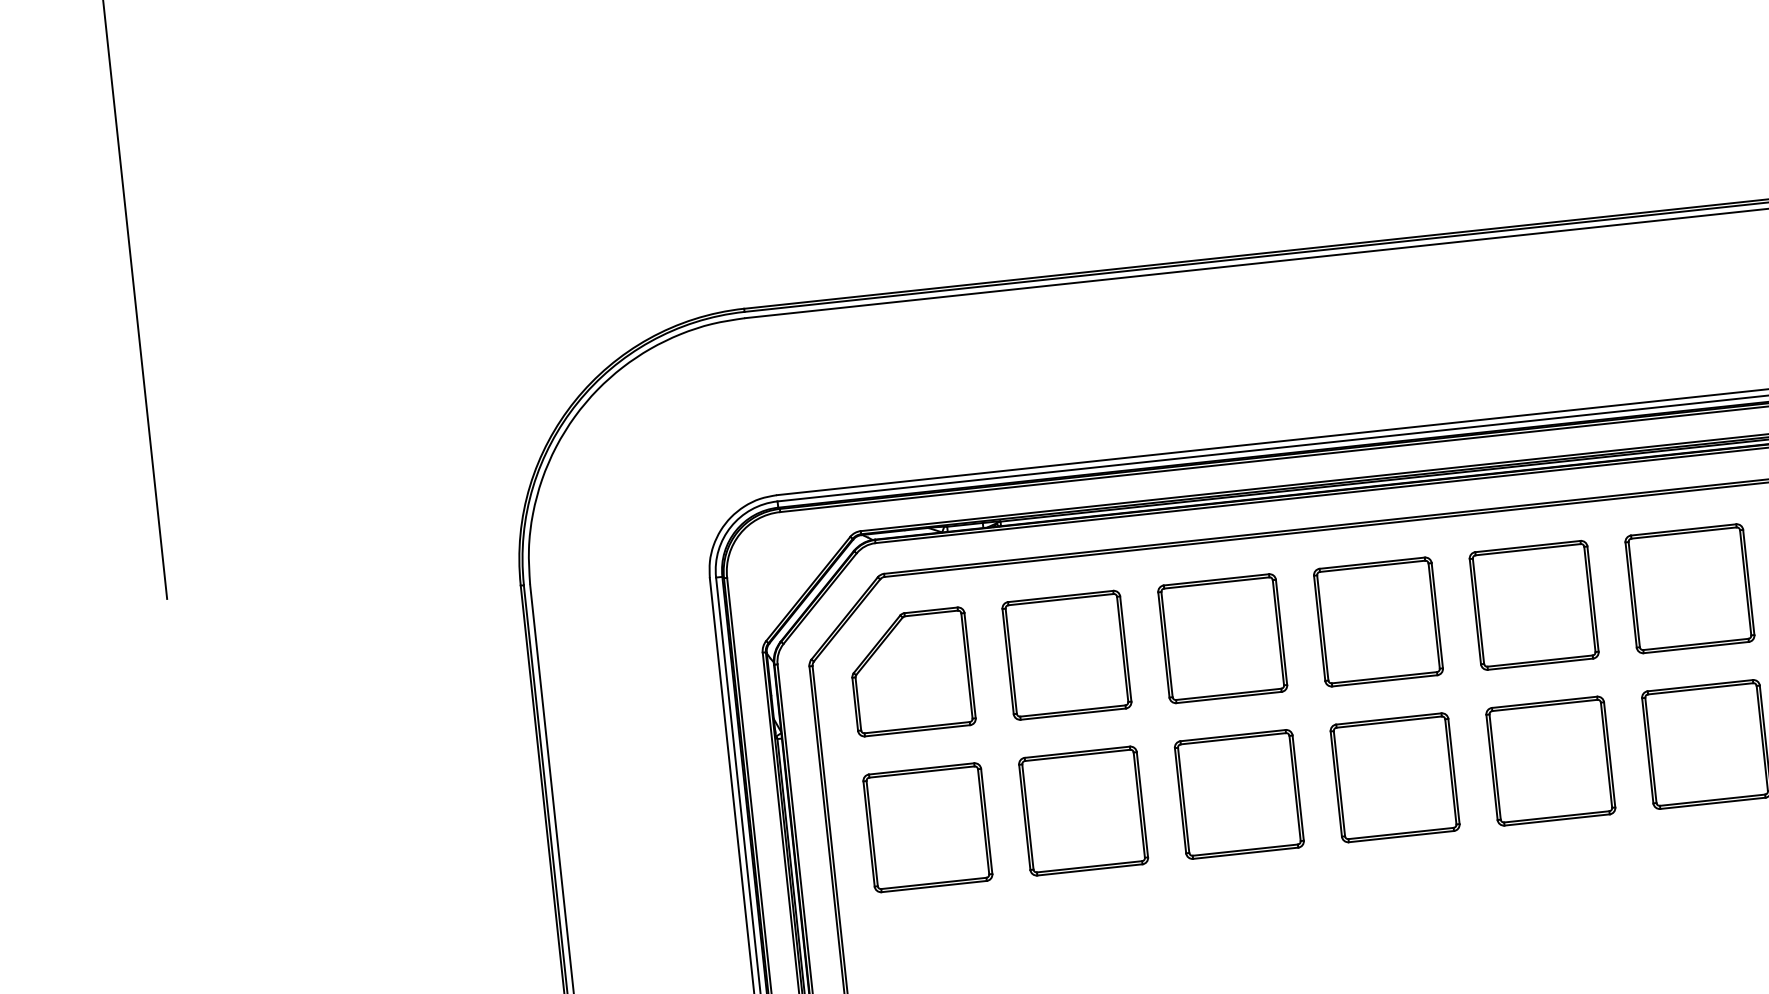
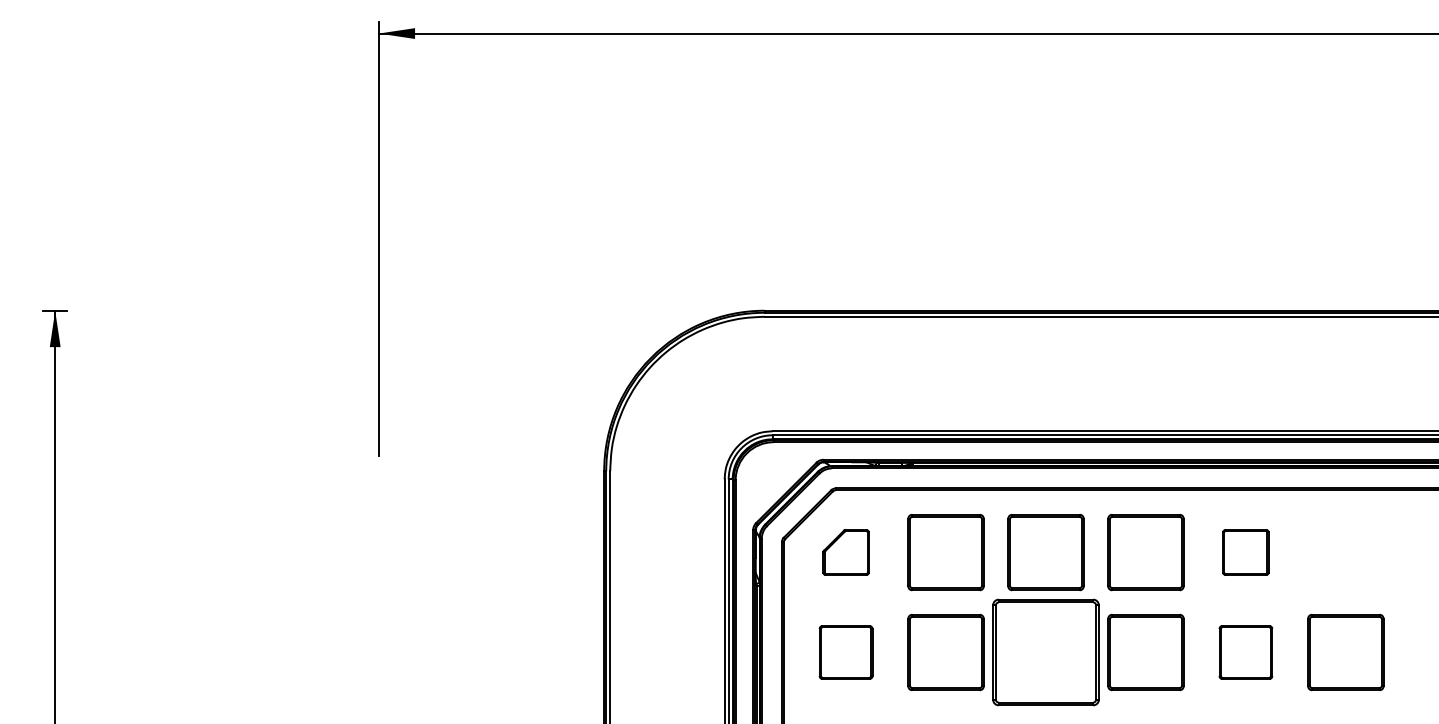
part: (1689, 588) -> (1345, 552), removed
part: (1533, 605) -> (1245, 552), size x0.6
part: (910, 672) -> (845, 552), size x0.6
part: (1550, 761) -> (1245, 652), size x0.7
part: (1238, 794) -> (1045, 652), size x1.4
part: (926, 827) -> (845, 652), size x0.7

